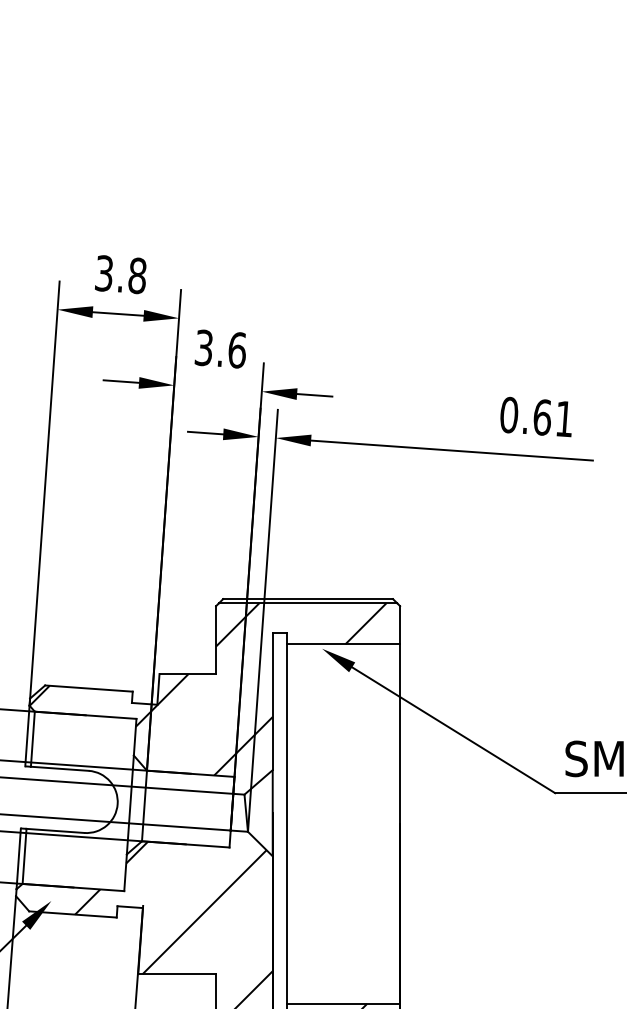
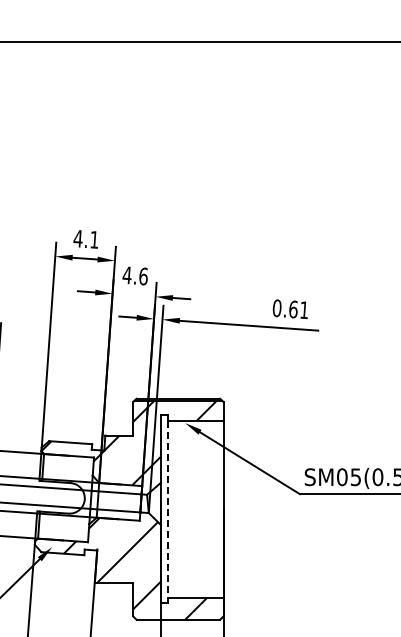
text: (119, 273) -> (85, 238), 3.8 -> 4.1
text: (202, 348) -> (126, 275), 3.6 -> 4.6
line: (286, 824) -> (167, 509), solid -> dashed

